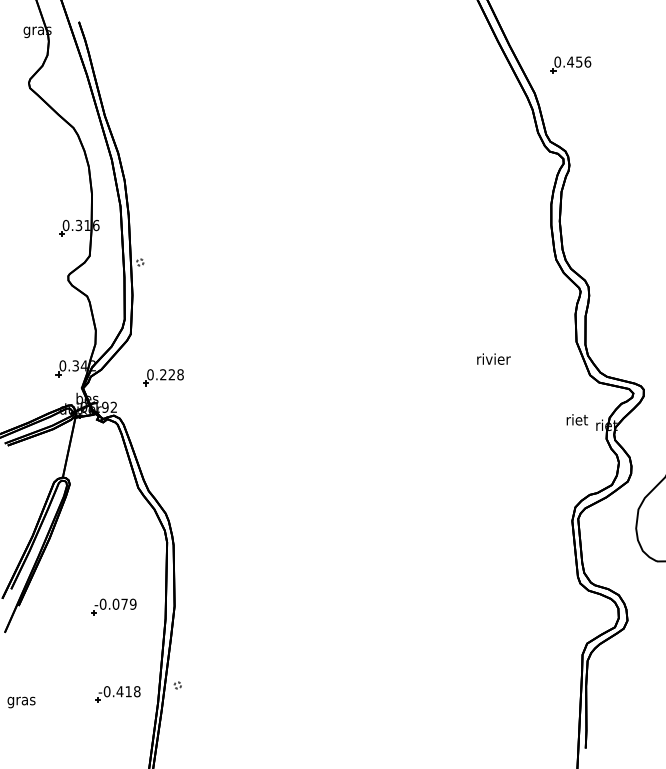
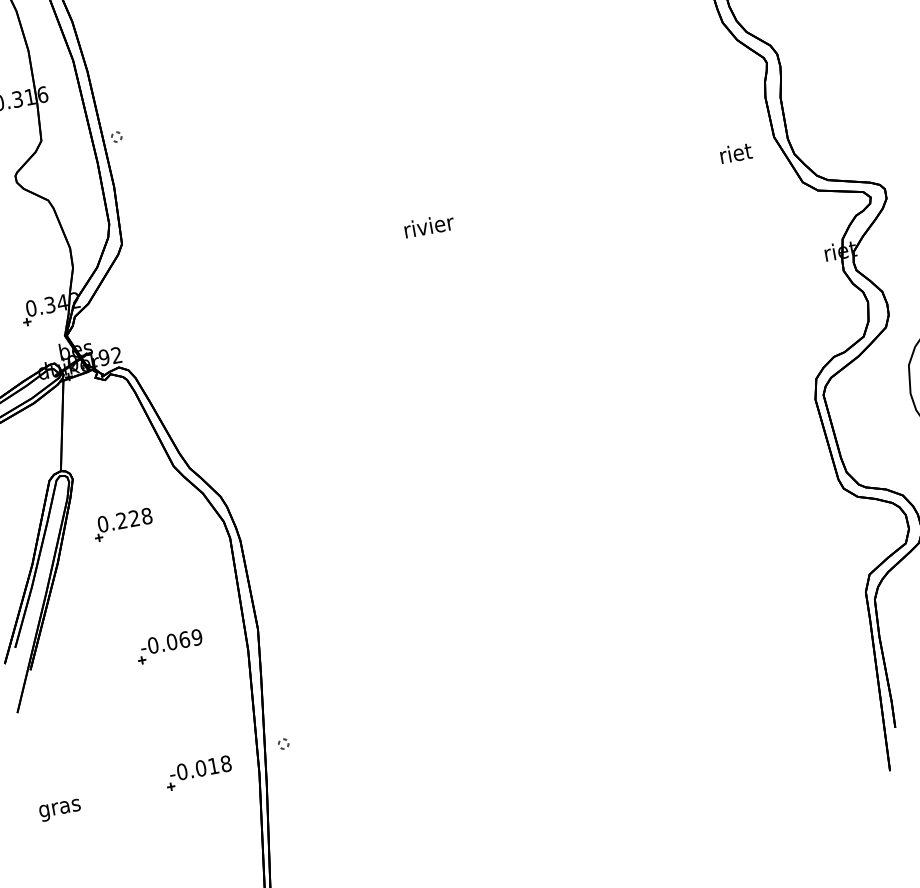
text: (493, 358) -> (428, 225), moved
part: (163, 377) -> (122, 524), moved
text: (576, 419) -> (734, 152), moved
text: (124, 603) -> (184, 638), -0.079 -> -0.069
text: (119, 691) -> (200, 768), -0.418 -> -0.018

